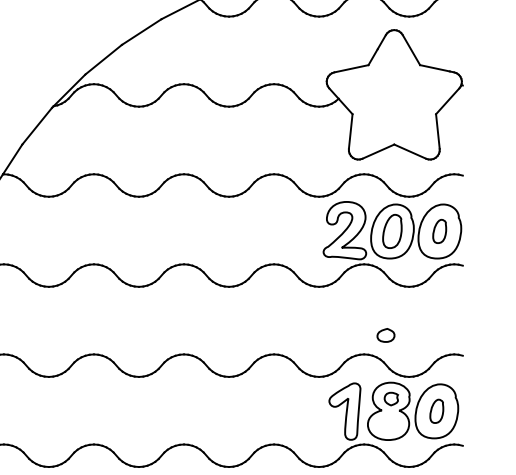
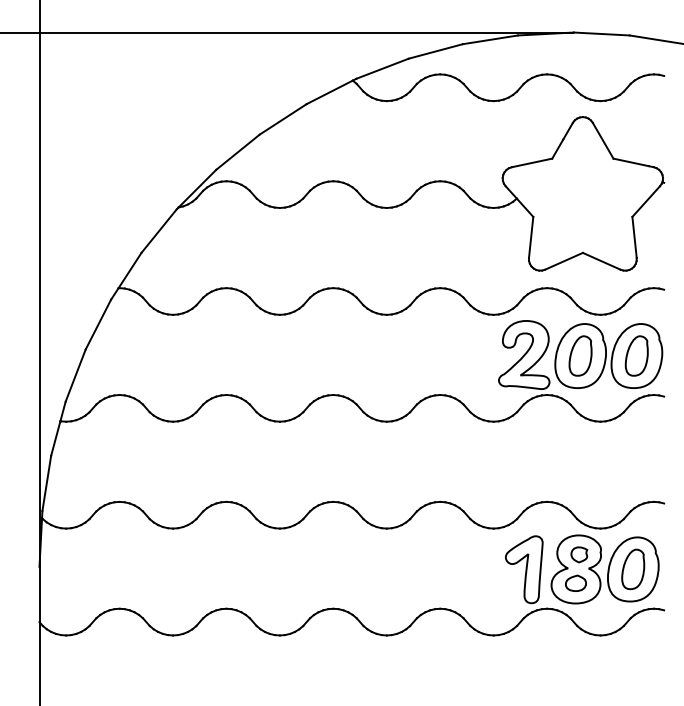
part: (439, 231) -> (636, 355), size x1.43
part: (385, 334) -> (575, 582), moved
part: (436, 411) -> (633, 569), size x1.43

